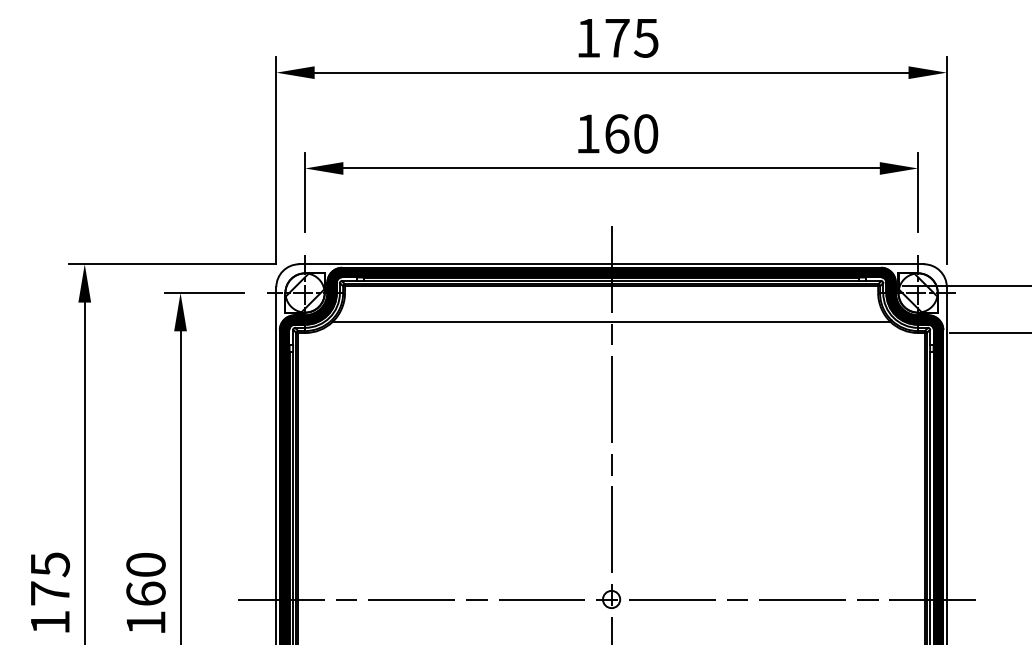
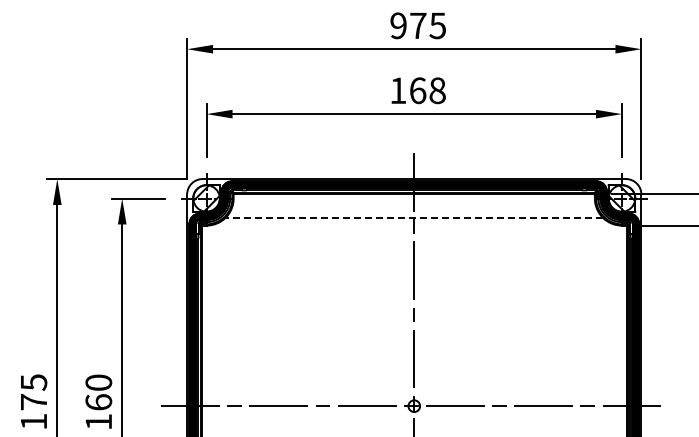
text: (588, 37) -> (398, 25), 175 -> 975
text: (645, 133) -> (437, 90), 160 -> 168
line: (611, 321) -> (414, 217), solid -> dashed

